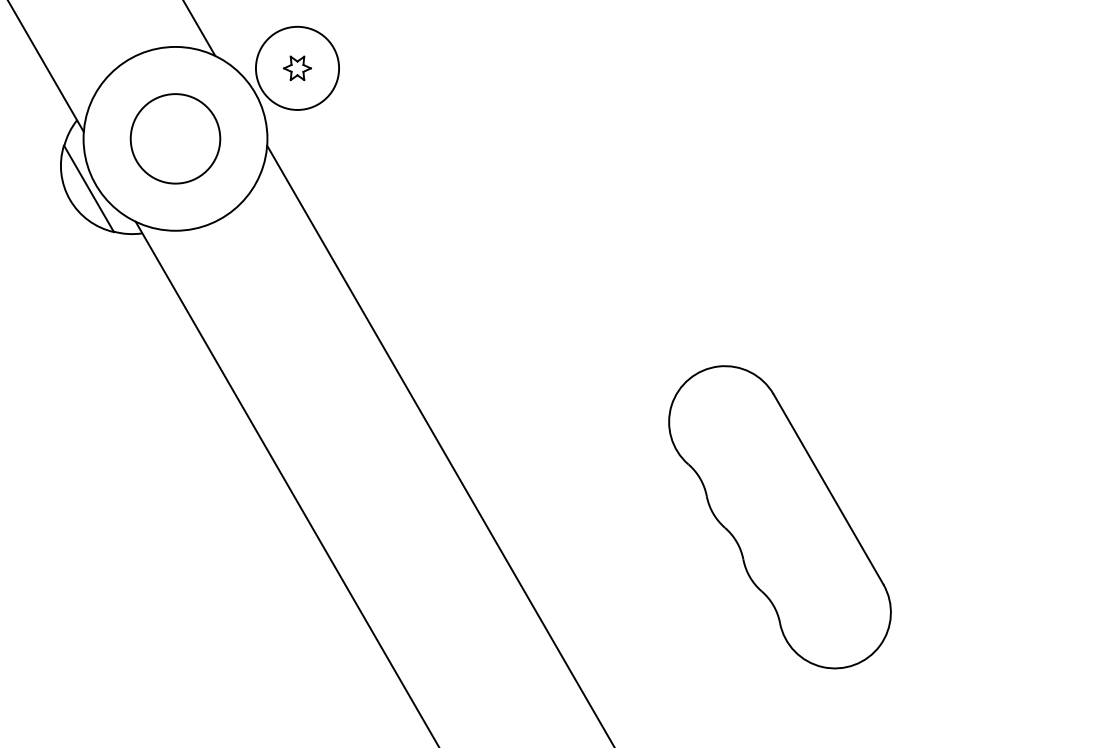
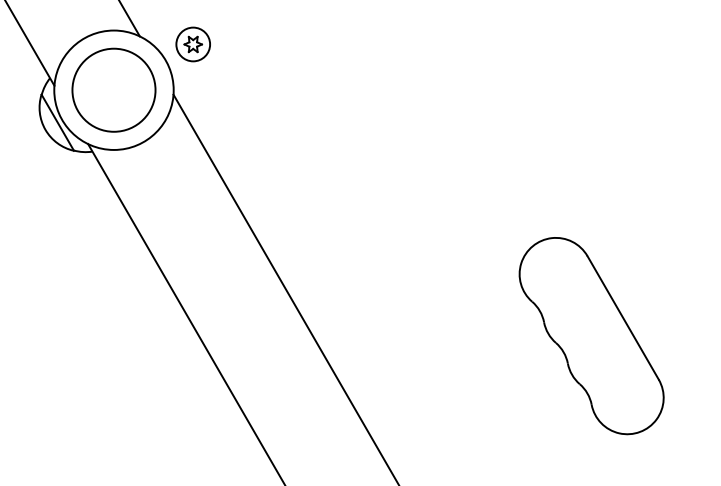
circle: (297, 68) -> (193, 44), size x0.62
circle: (174, 137) -> (113, 89), size x1.43
part: (779, 517) -> (591, 336), moved

